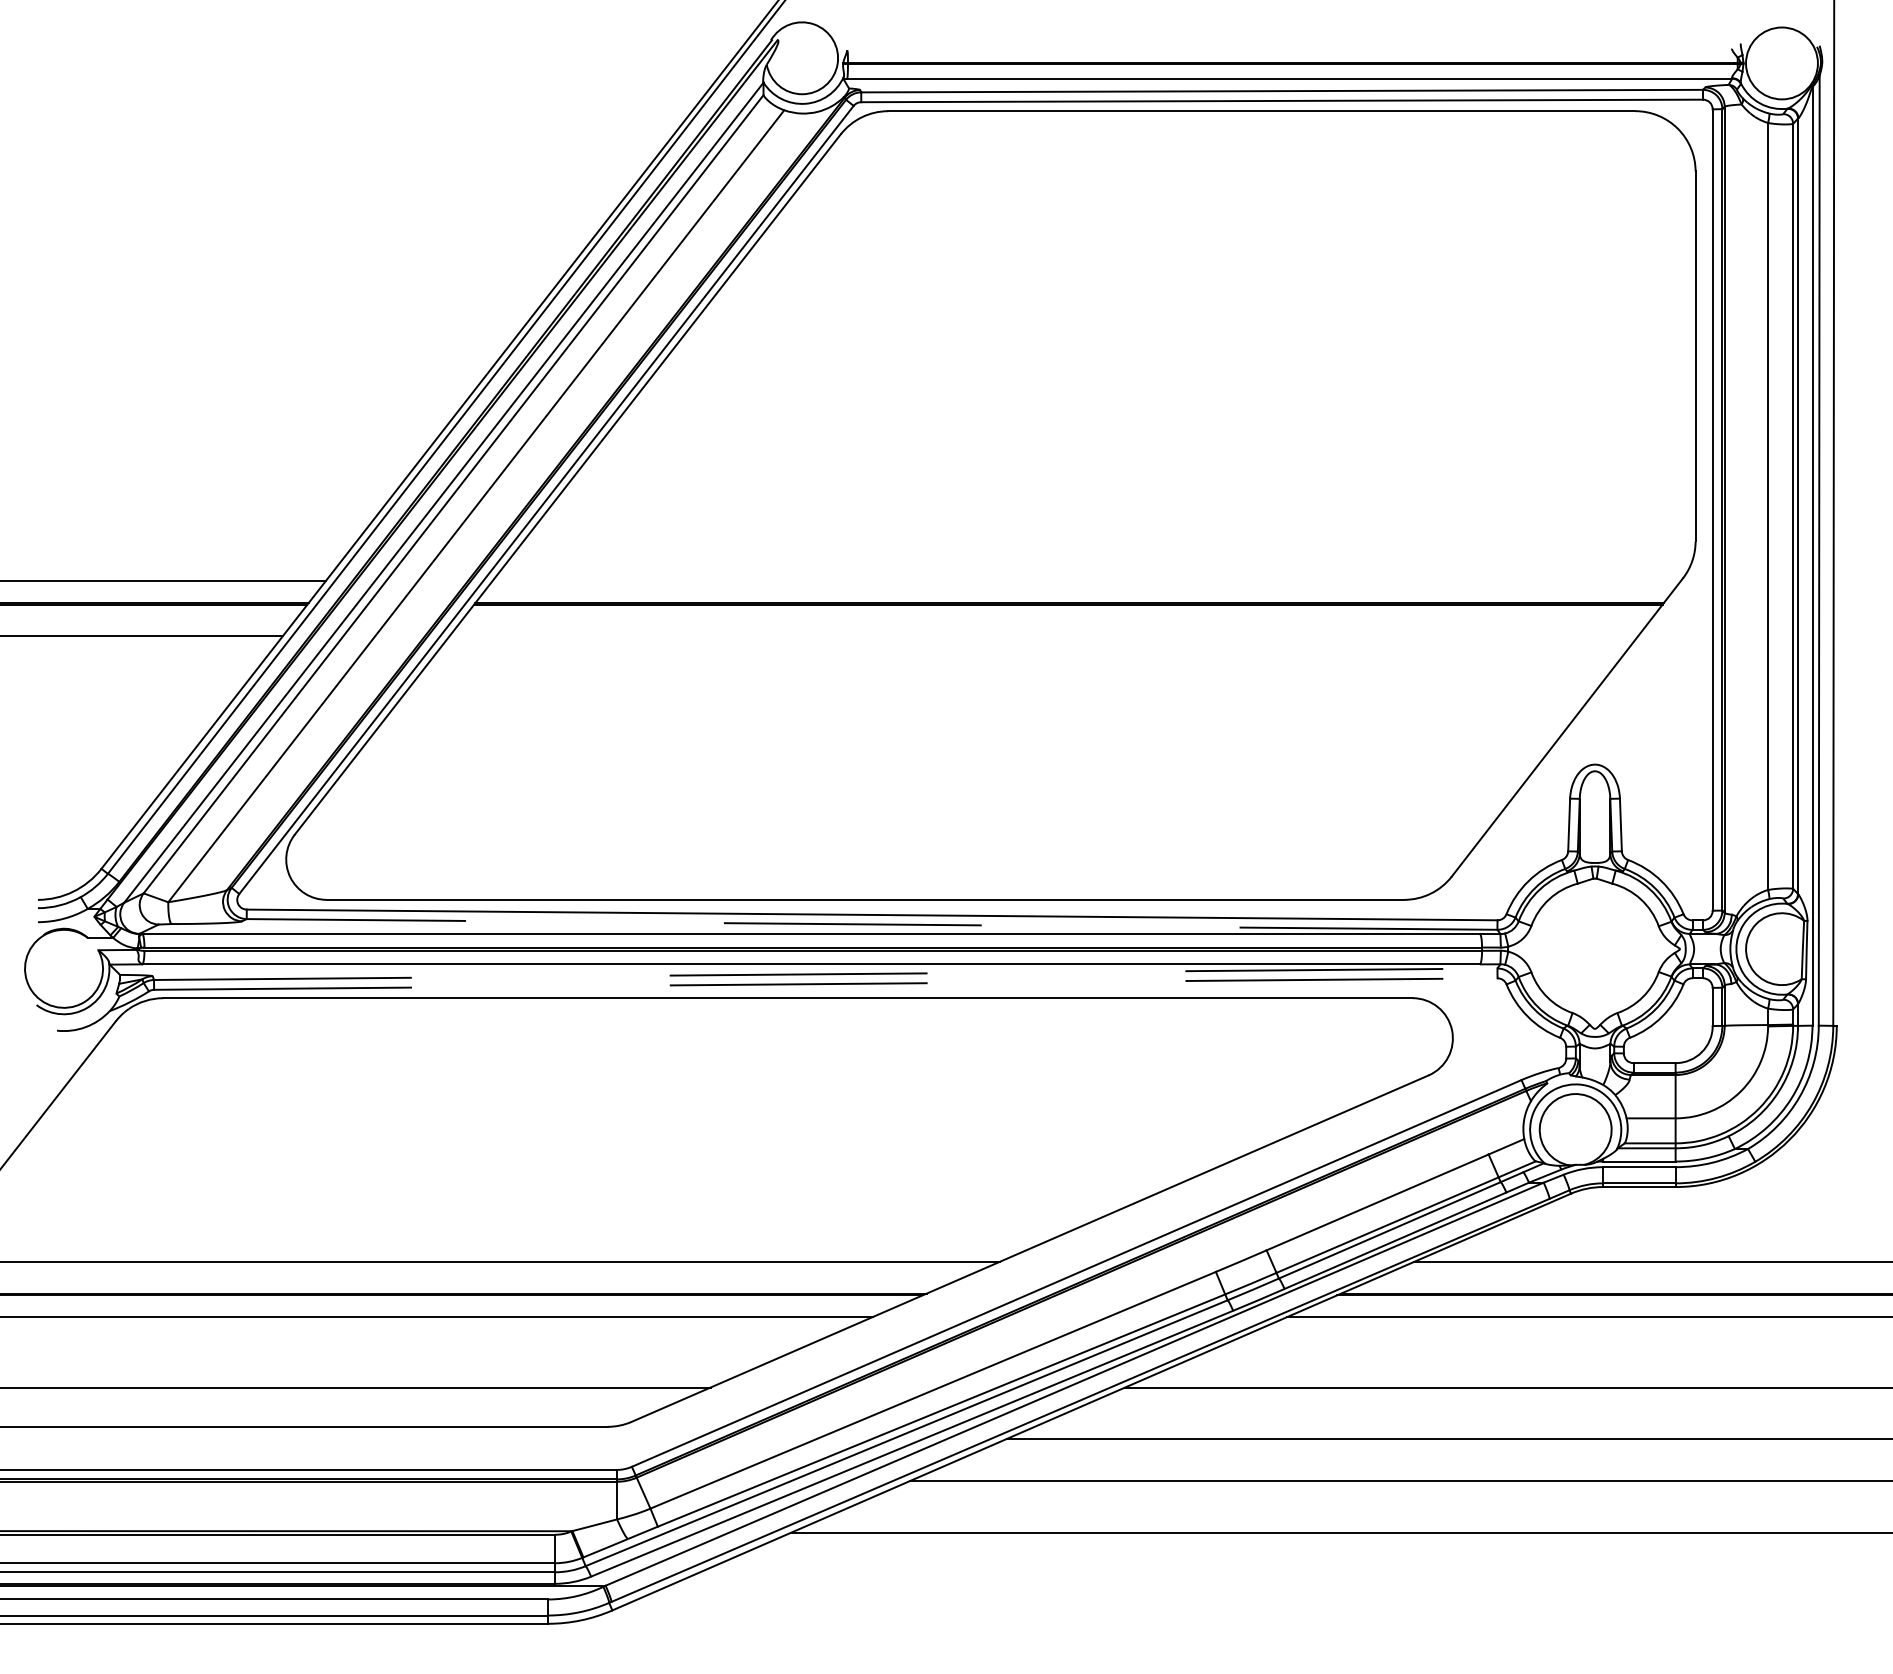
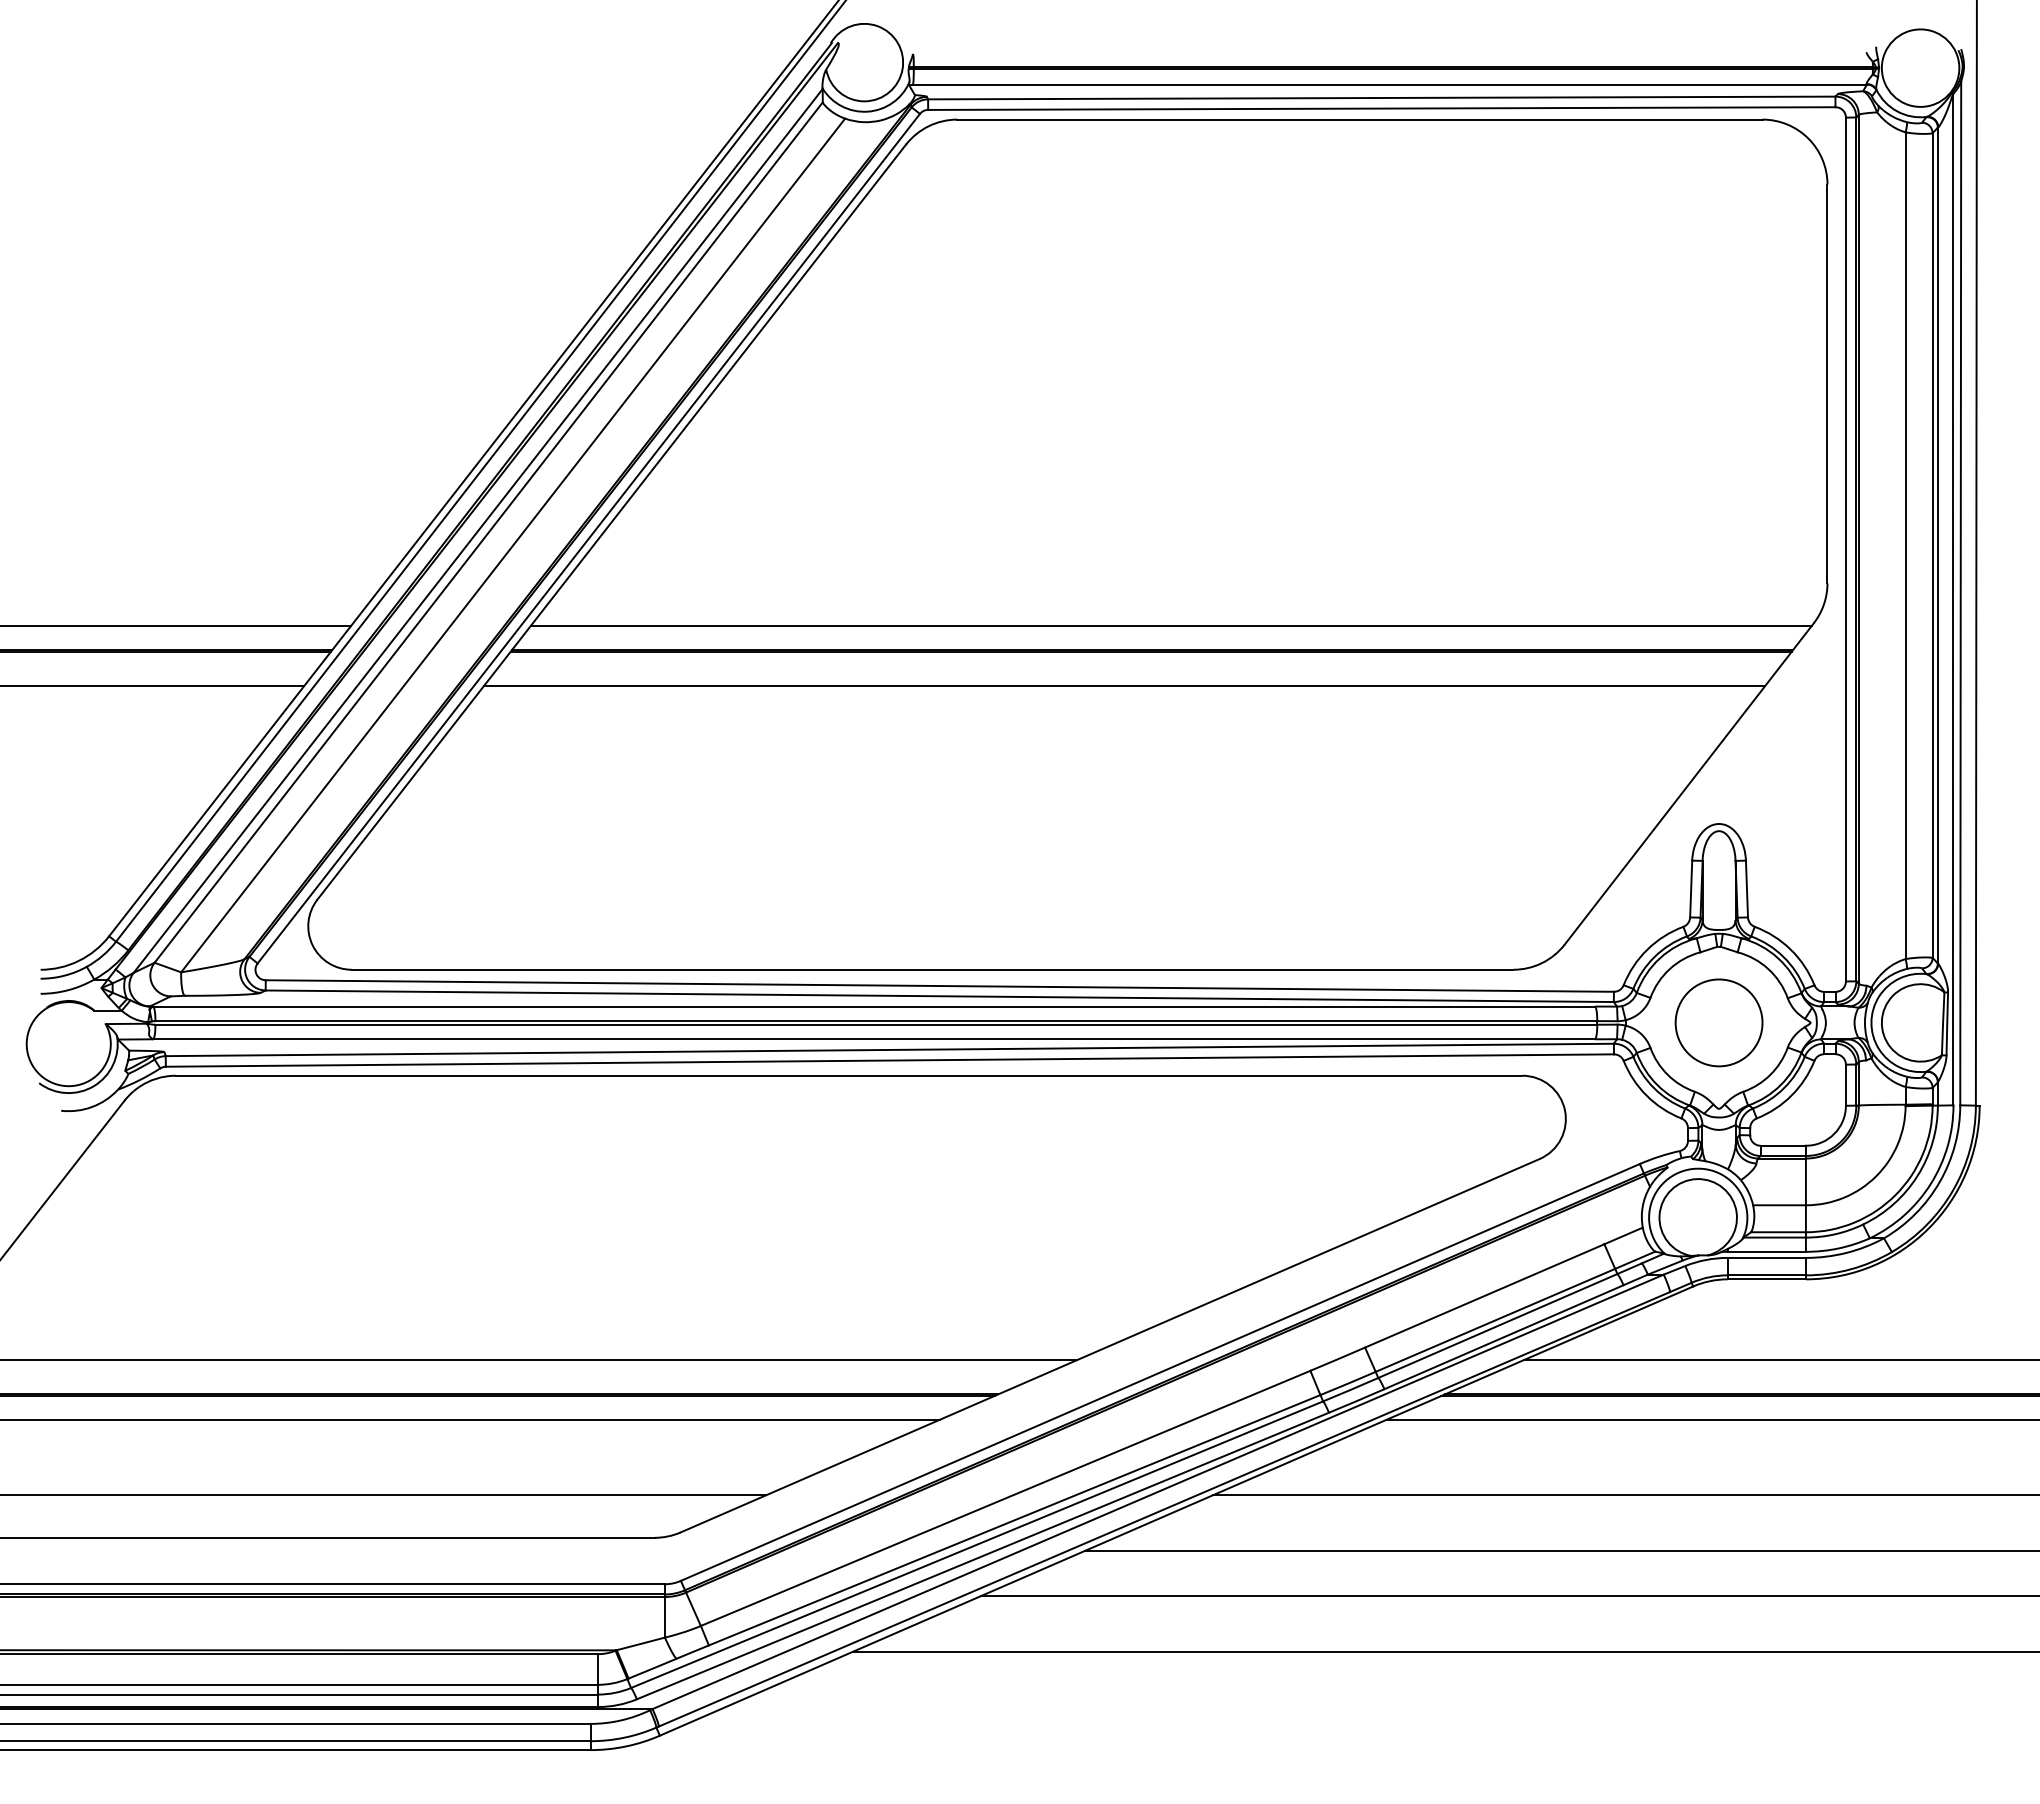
line: (1086, 581) -> (1170, 626), added
line: (1043, 636) -> (1124, 685), added
line: (871, 924) -> (939, 996), dashed -> solid
circle: (1594, 948) -> (1718, 1022), added
line: (826, 973) -> (890, 1049), dashed -> solid
line: (826, 984) -> (890, 1060), dashed -> solid

